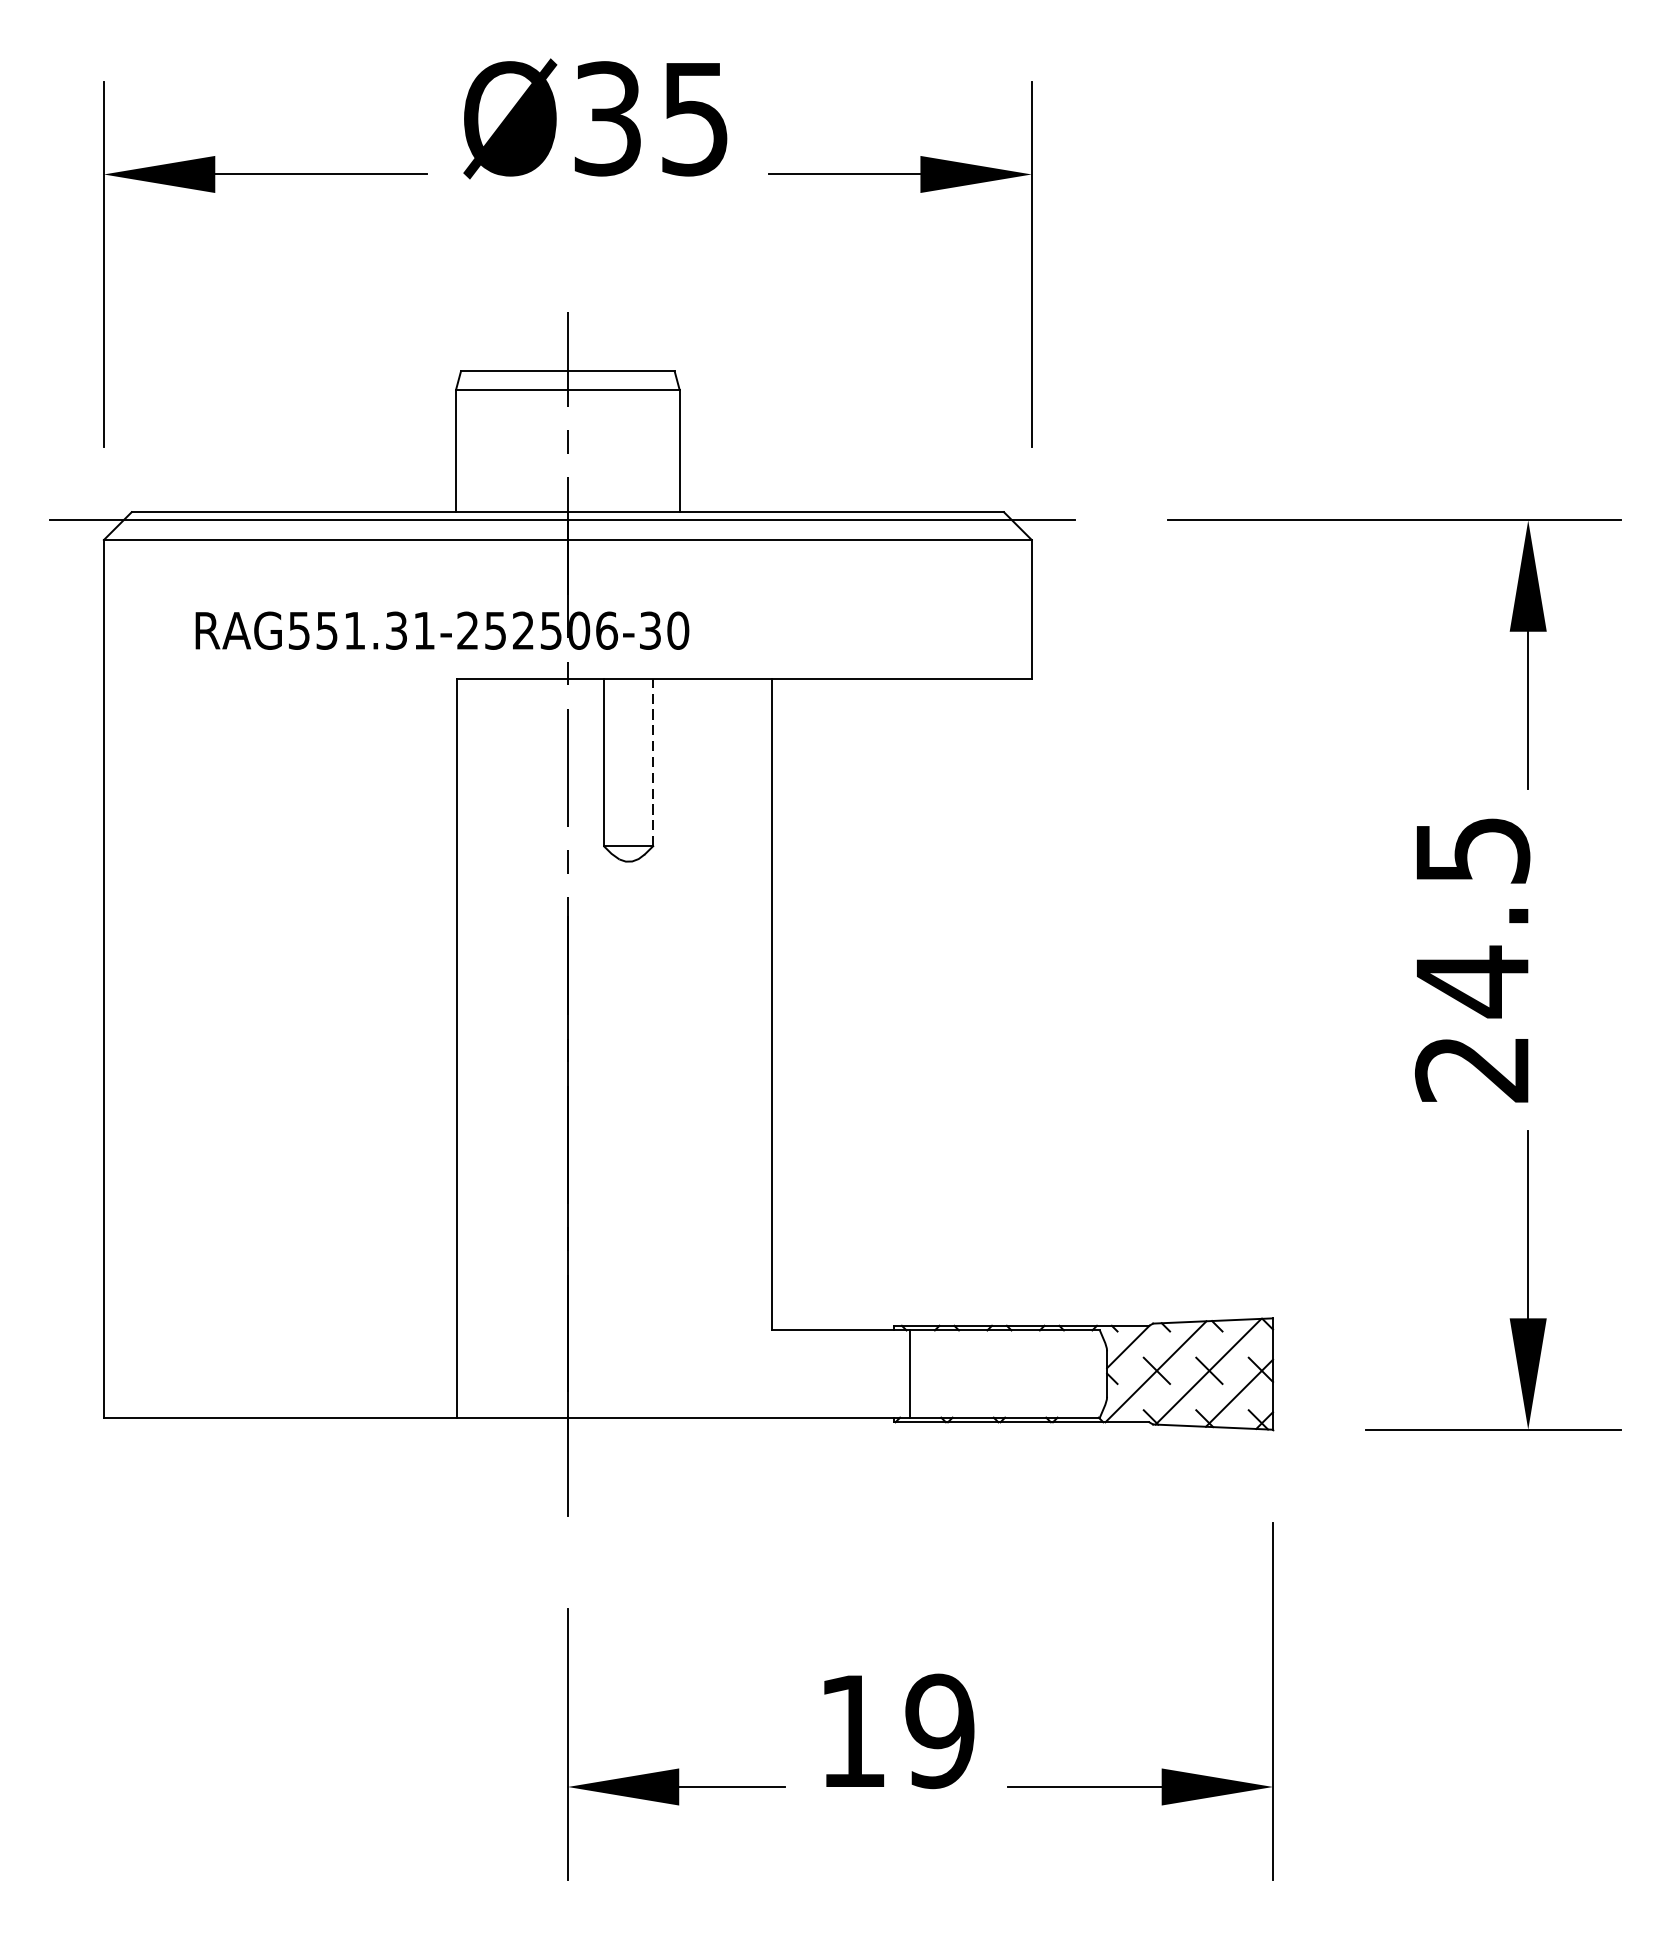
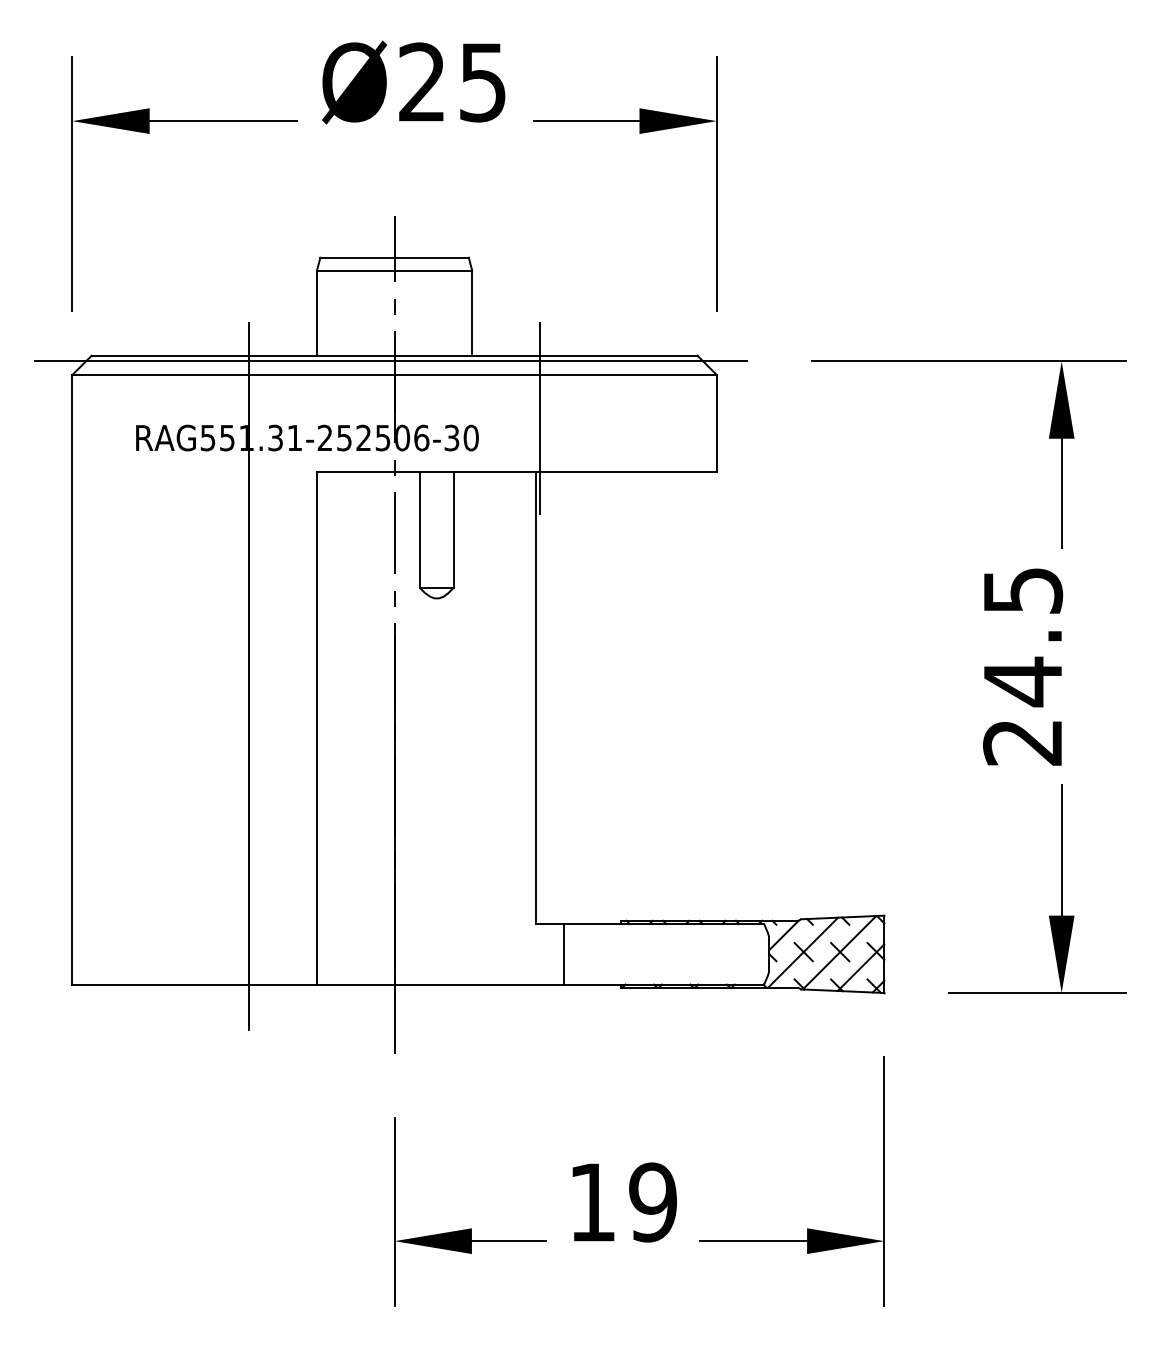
text: (608, 118) -> (422, 82), Ø35 -> Ø25
line: (777, 601) -> (540, 417), added
line: (652, 762) -> (453, 529), dashed -> solid
line: (357, 974) -> (248, 676), added
line: (910, 1374) -> (564, 954), moved

